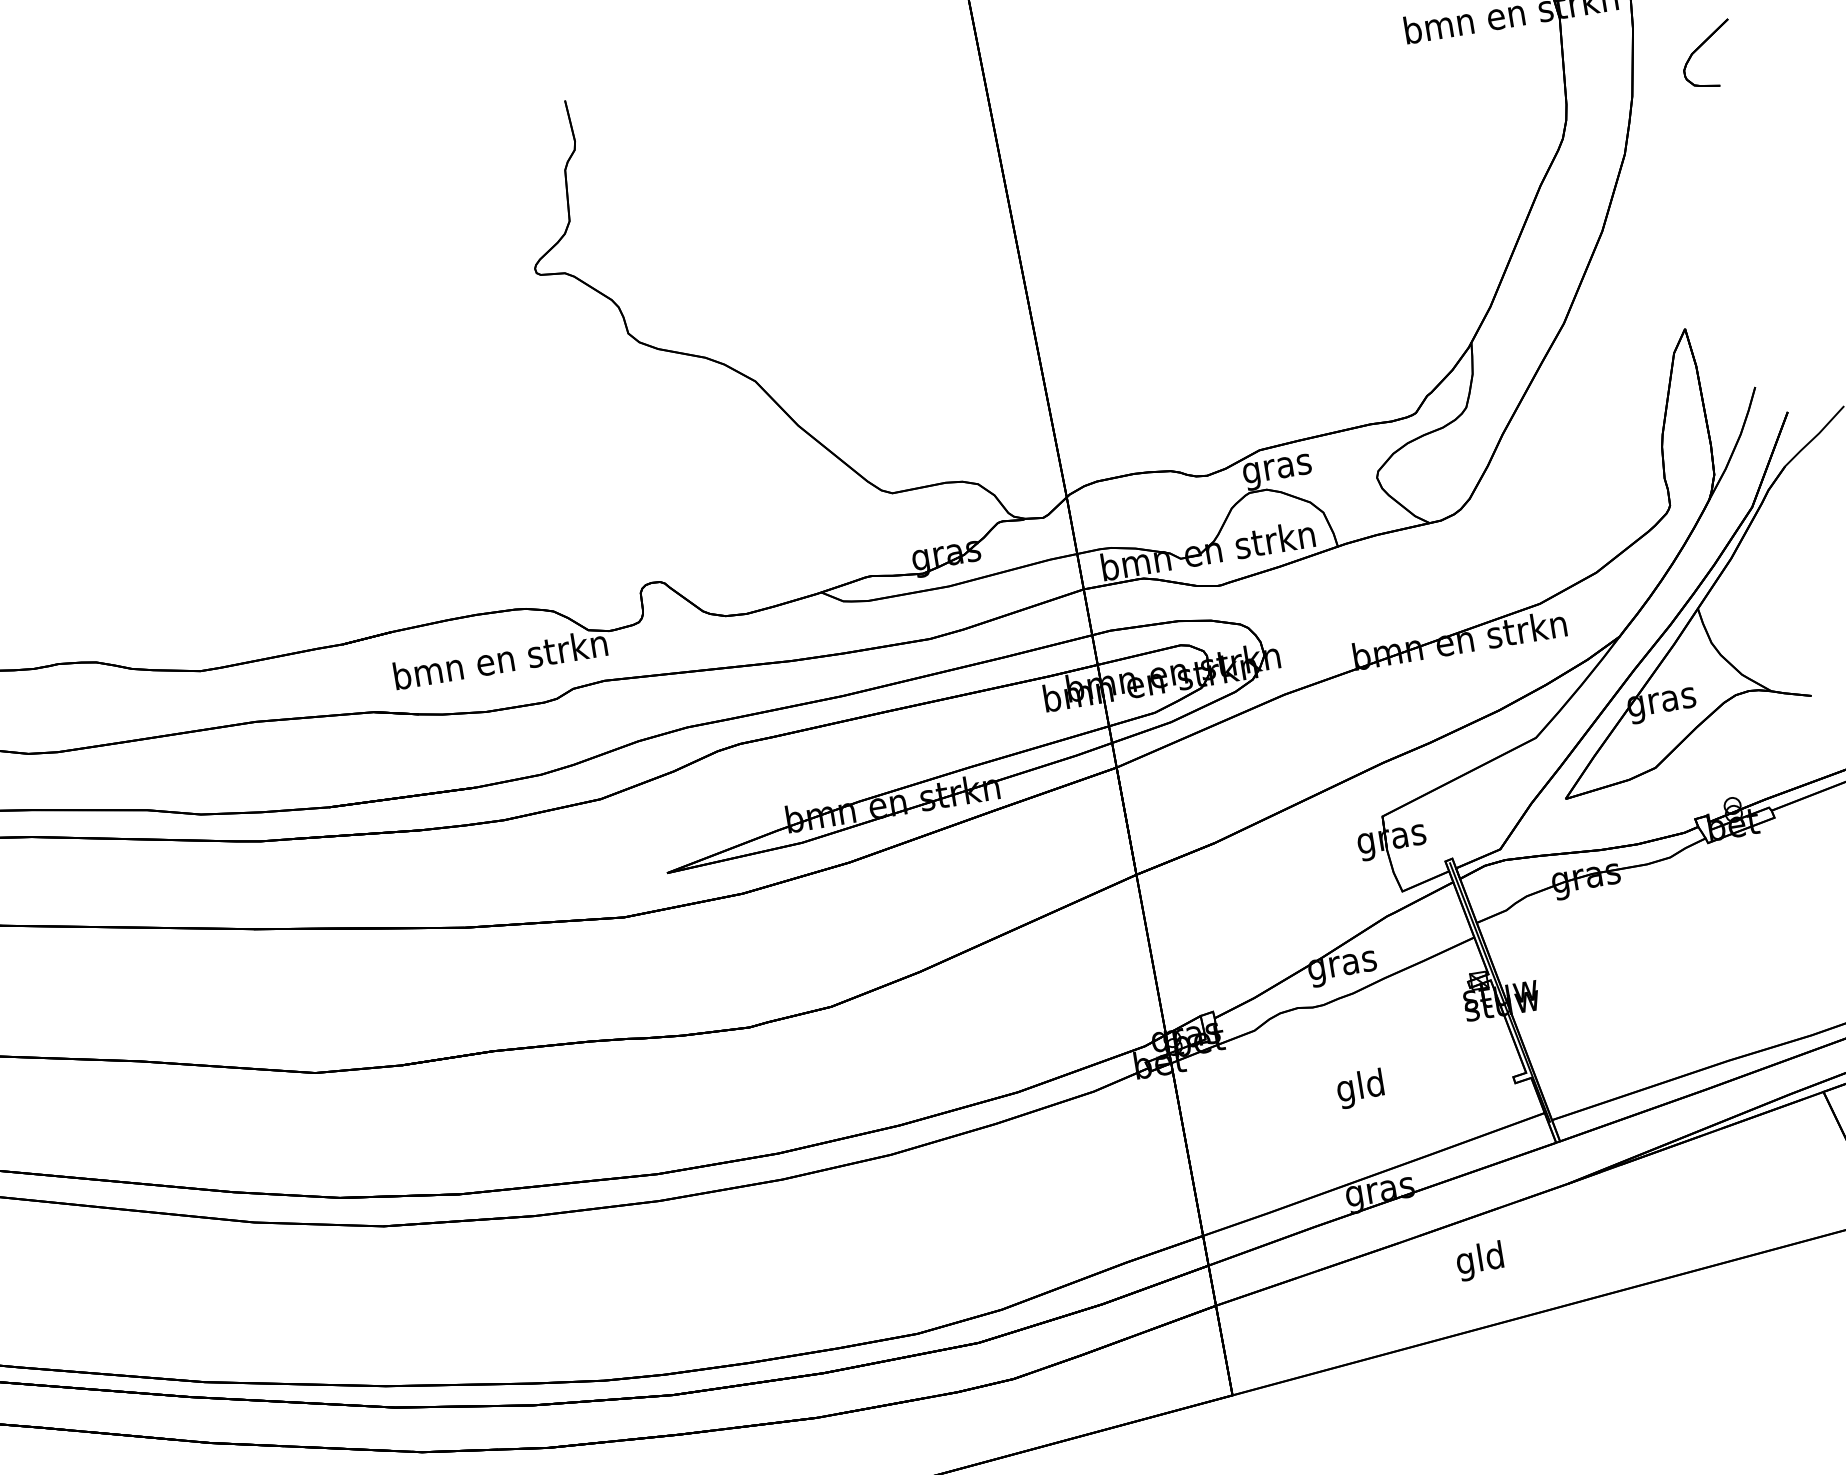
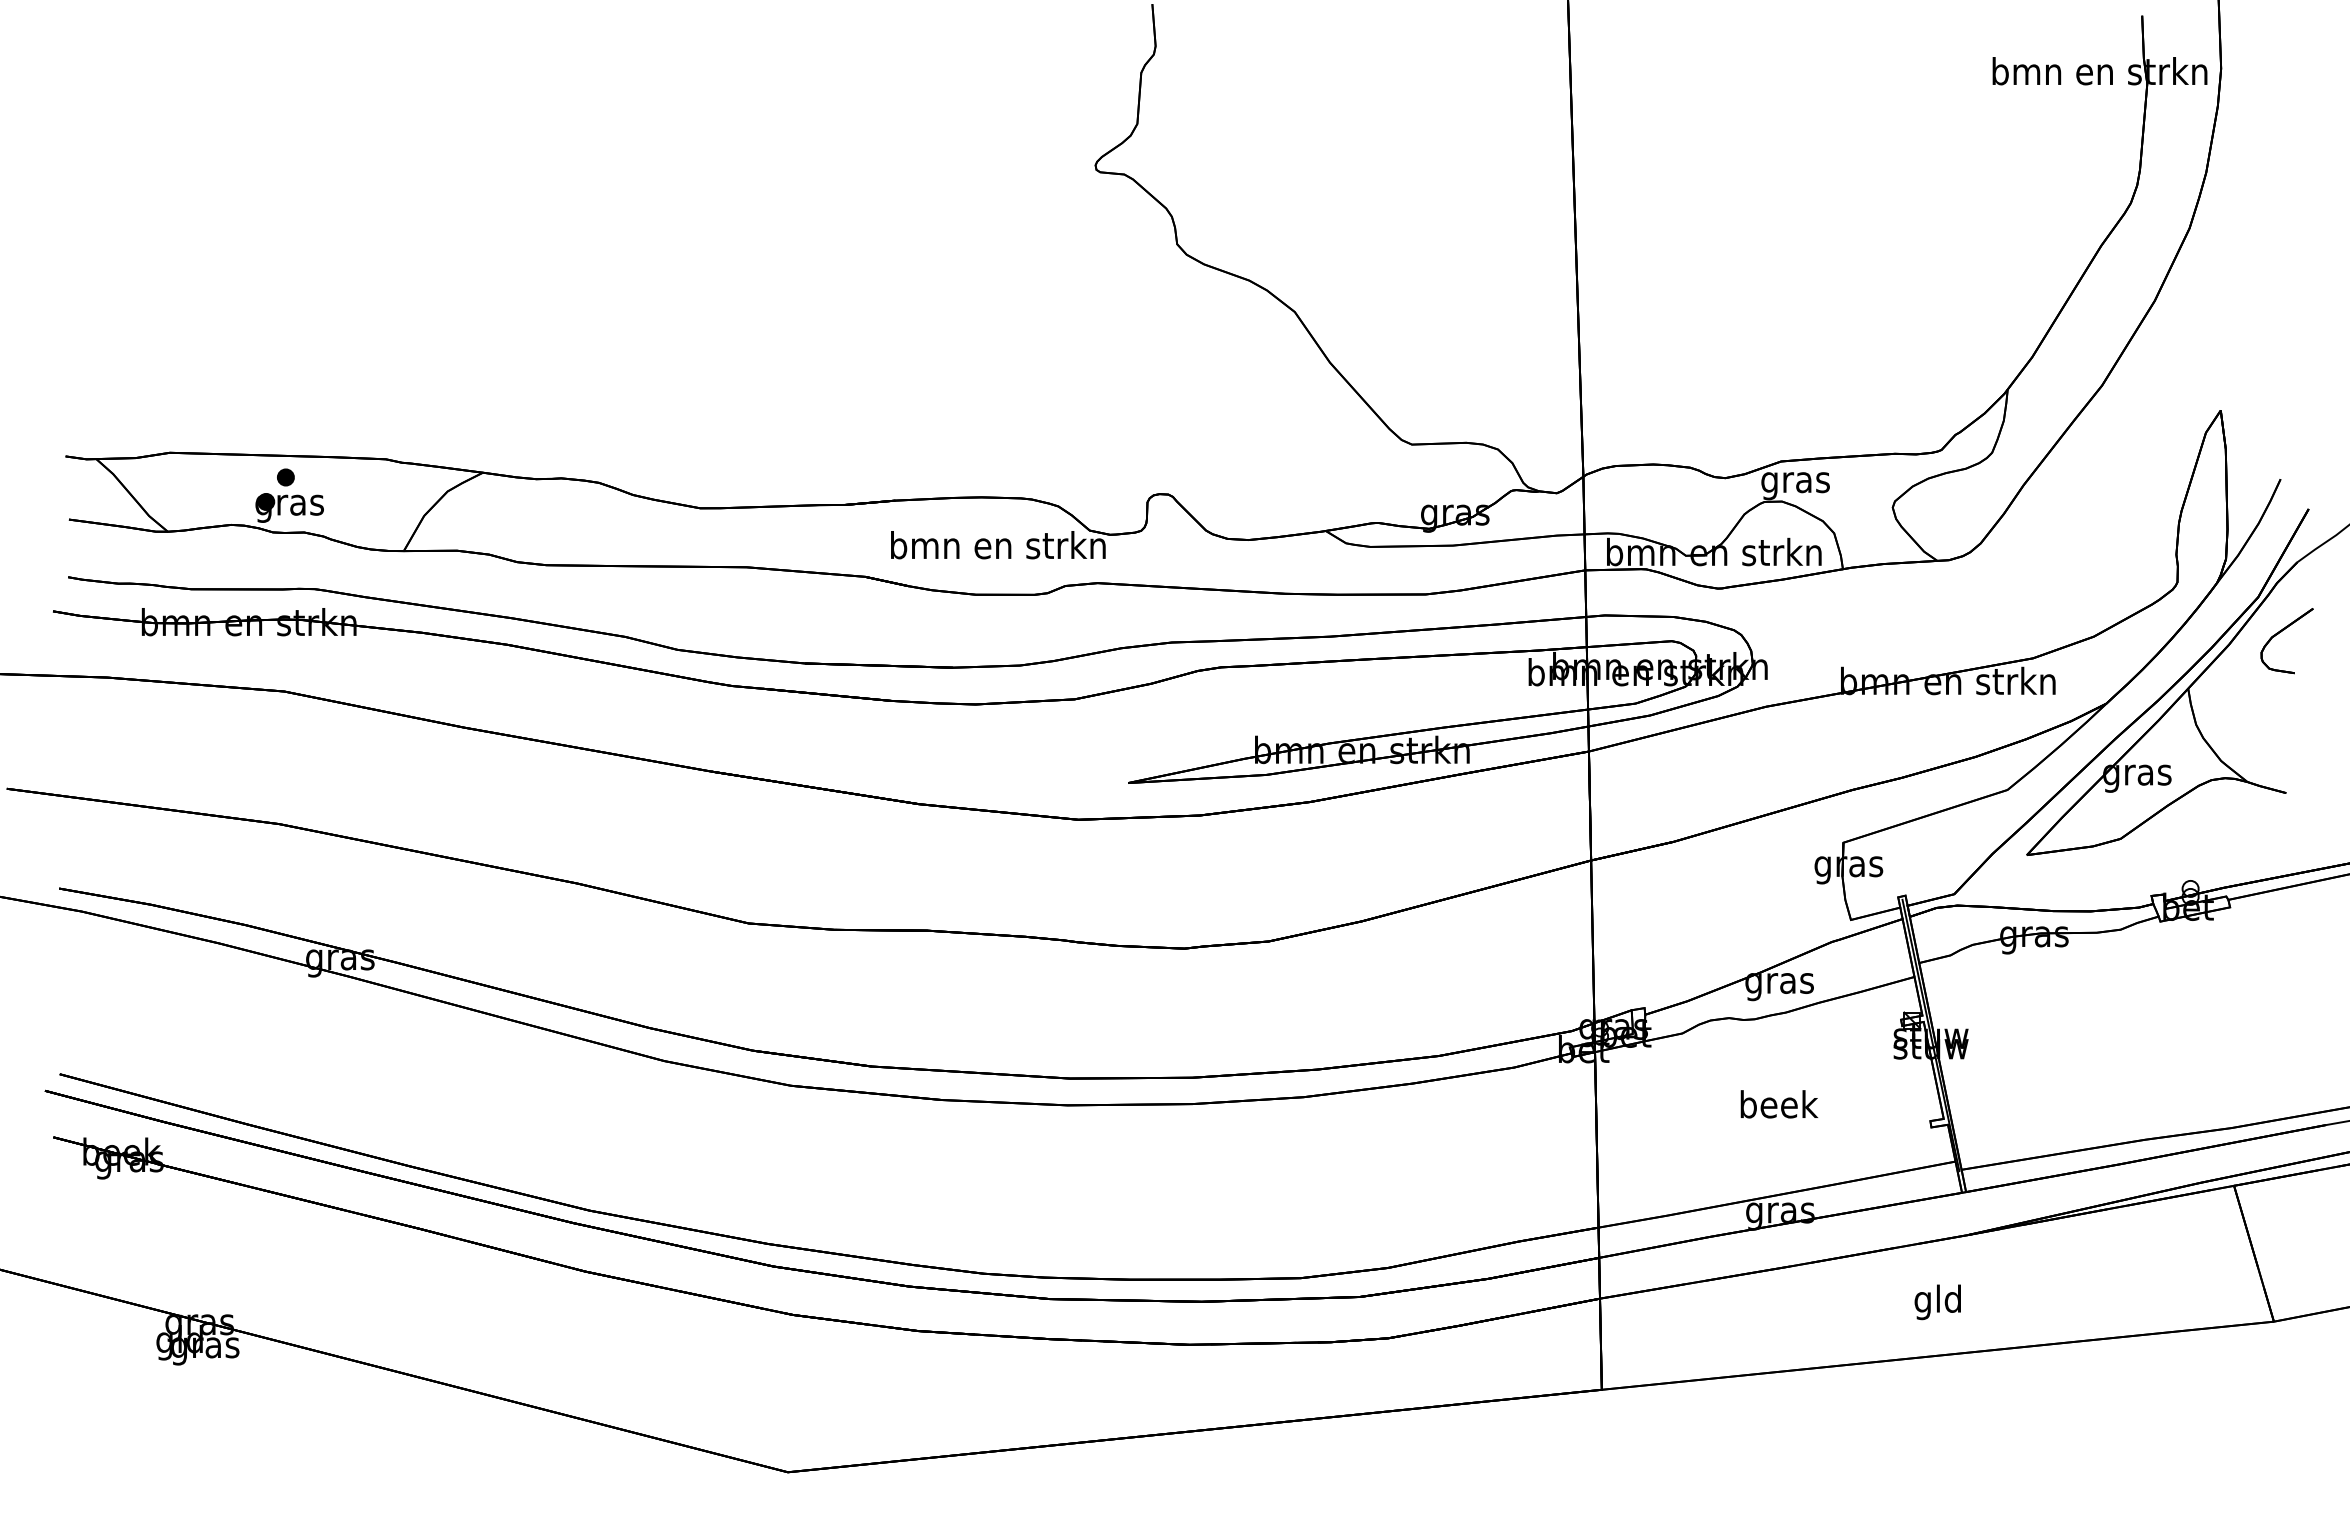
part: (1700, 47) -> (2281, 632), moved
text: (1362, 1088) -> (1779, 1107), gld -> beek
text: (1479, 1261) -> (1937, 1302), moved

